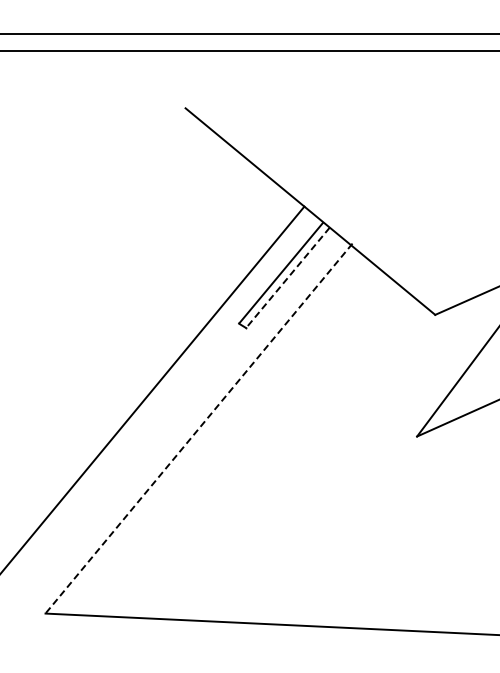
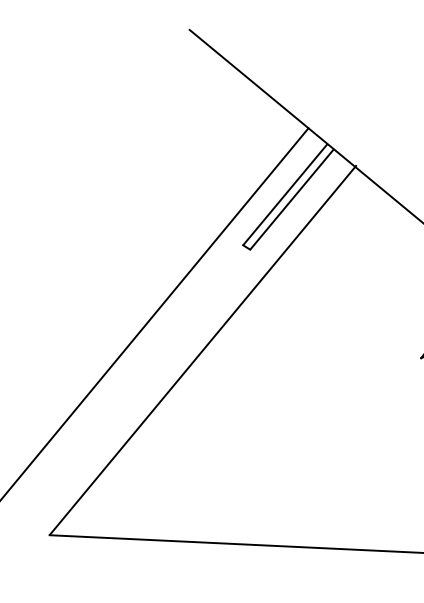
line: (287, 278) -> (291, 200), dashed -> solid
line: (198, 428) -> (202, 350), dashed -> solid

